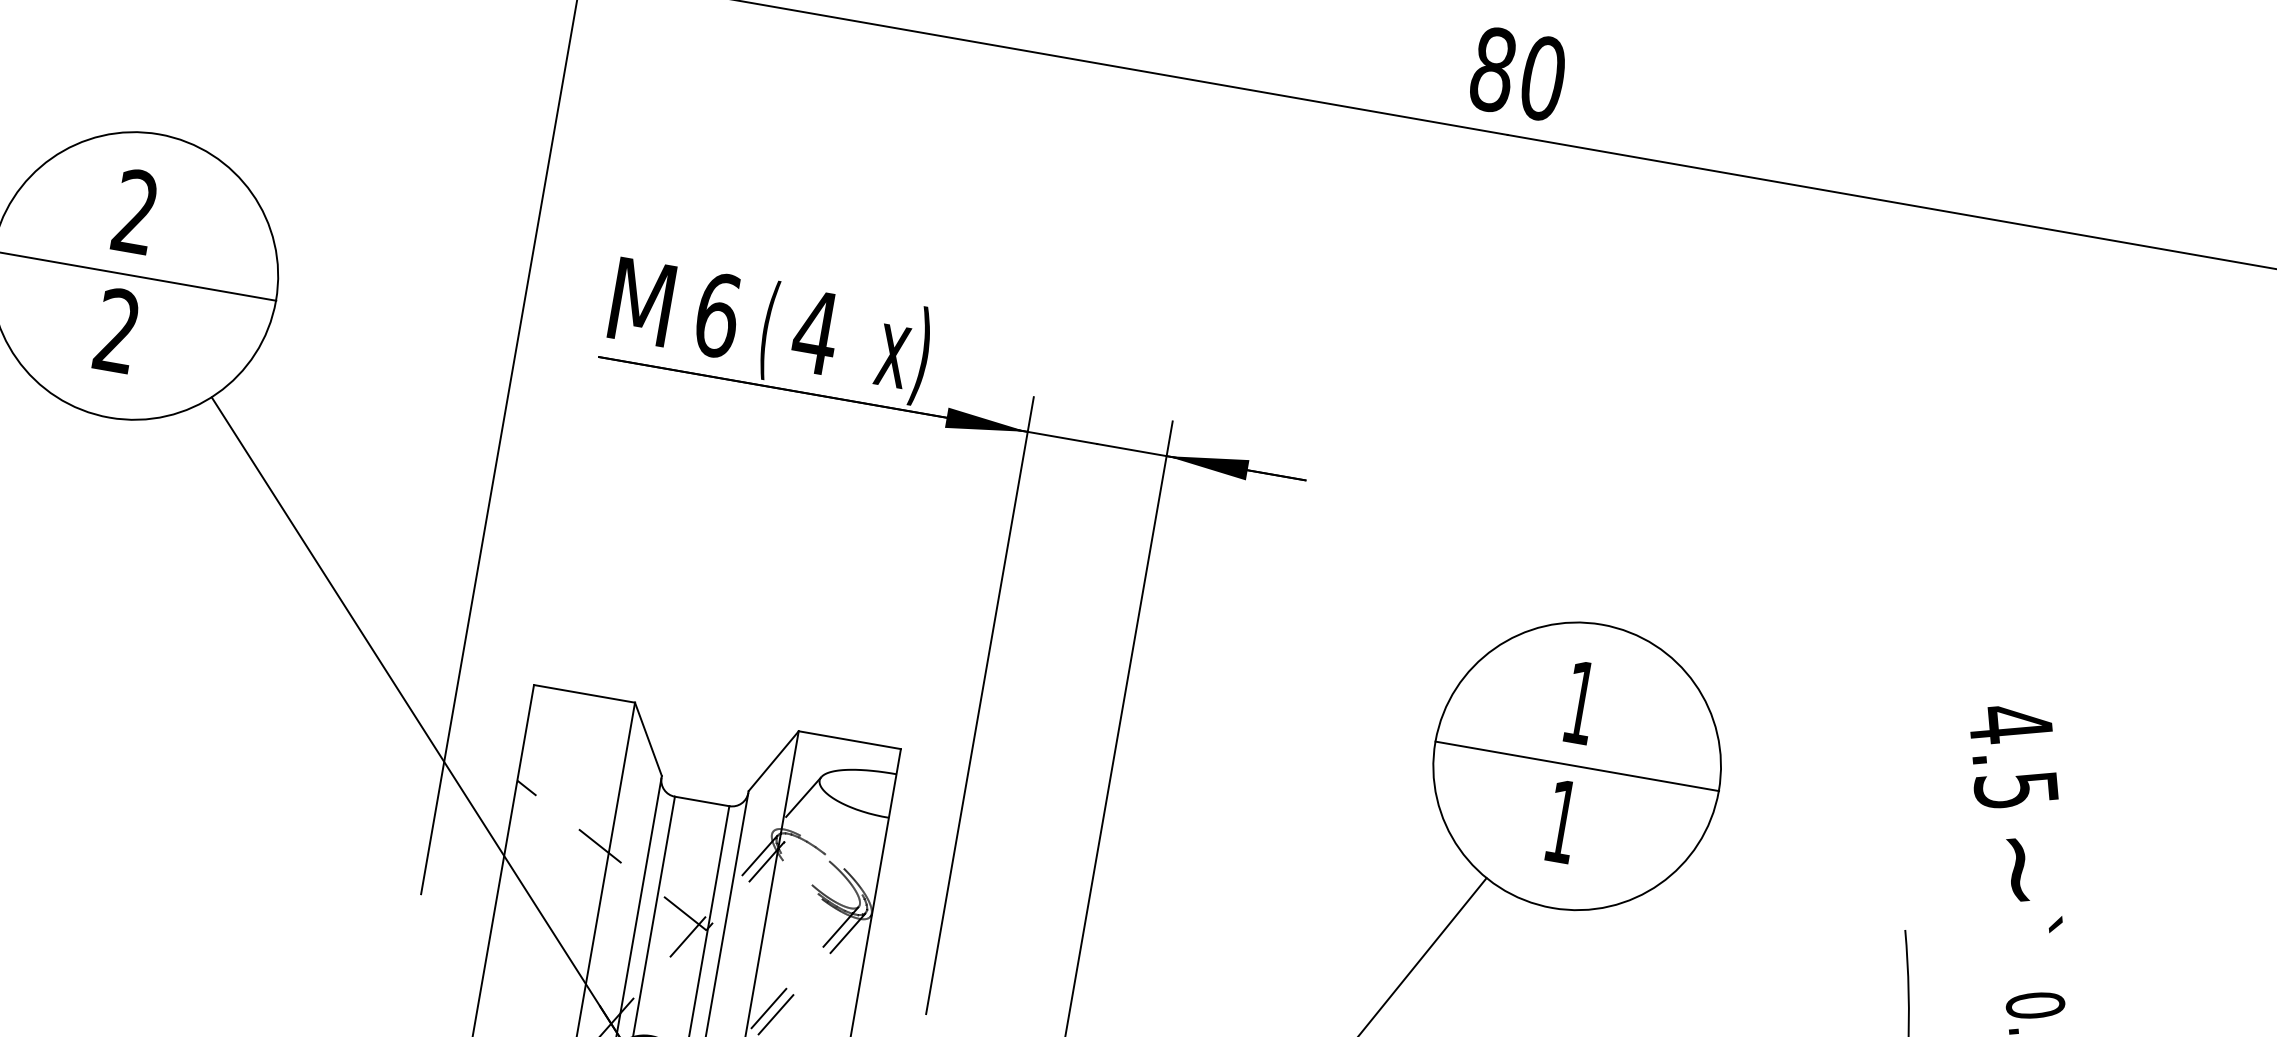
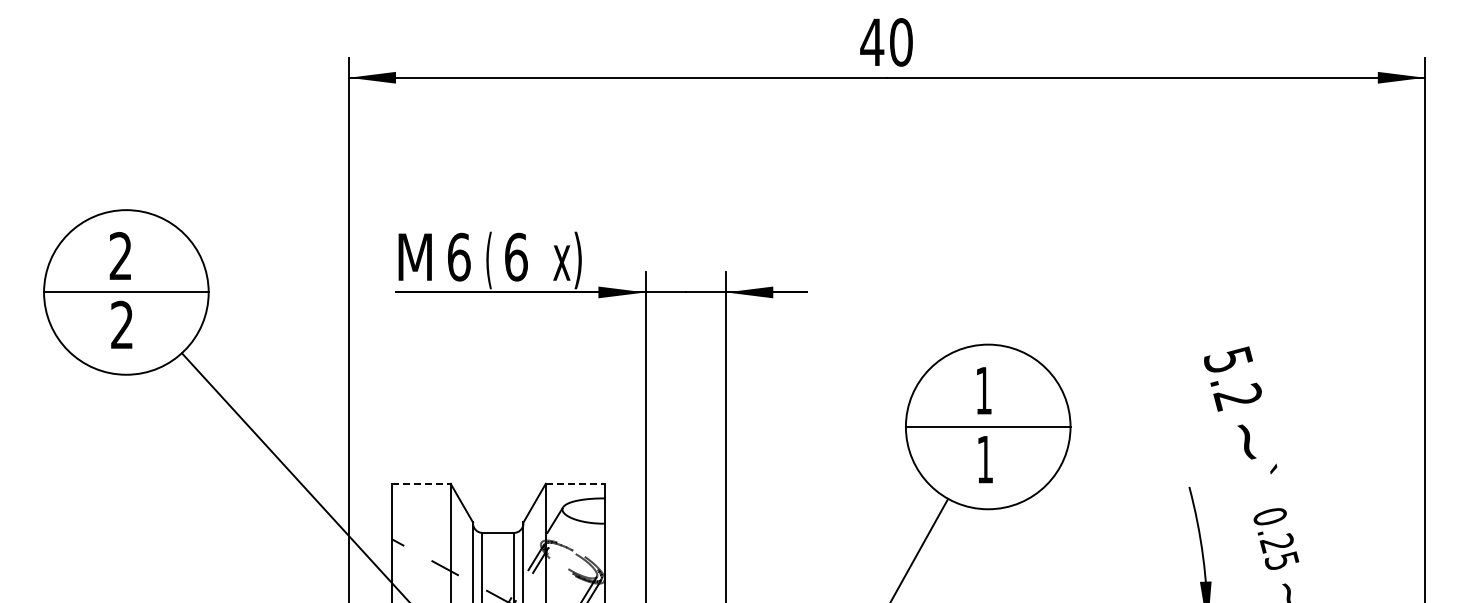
text: (1493, 69) -> (872, 42), 80 -> 40
text: (816, 331) -> (516, 256), 4 -> 6
line: (584, 693) -> (421, 483), solid -> dashed
line: (849, 739) -> (575, 483), solid -> dashed
text: (2013, 756) -> (1233, 378), 4.5 -> 5.2

